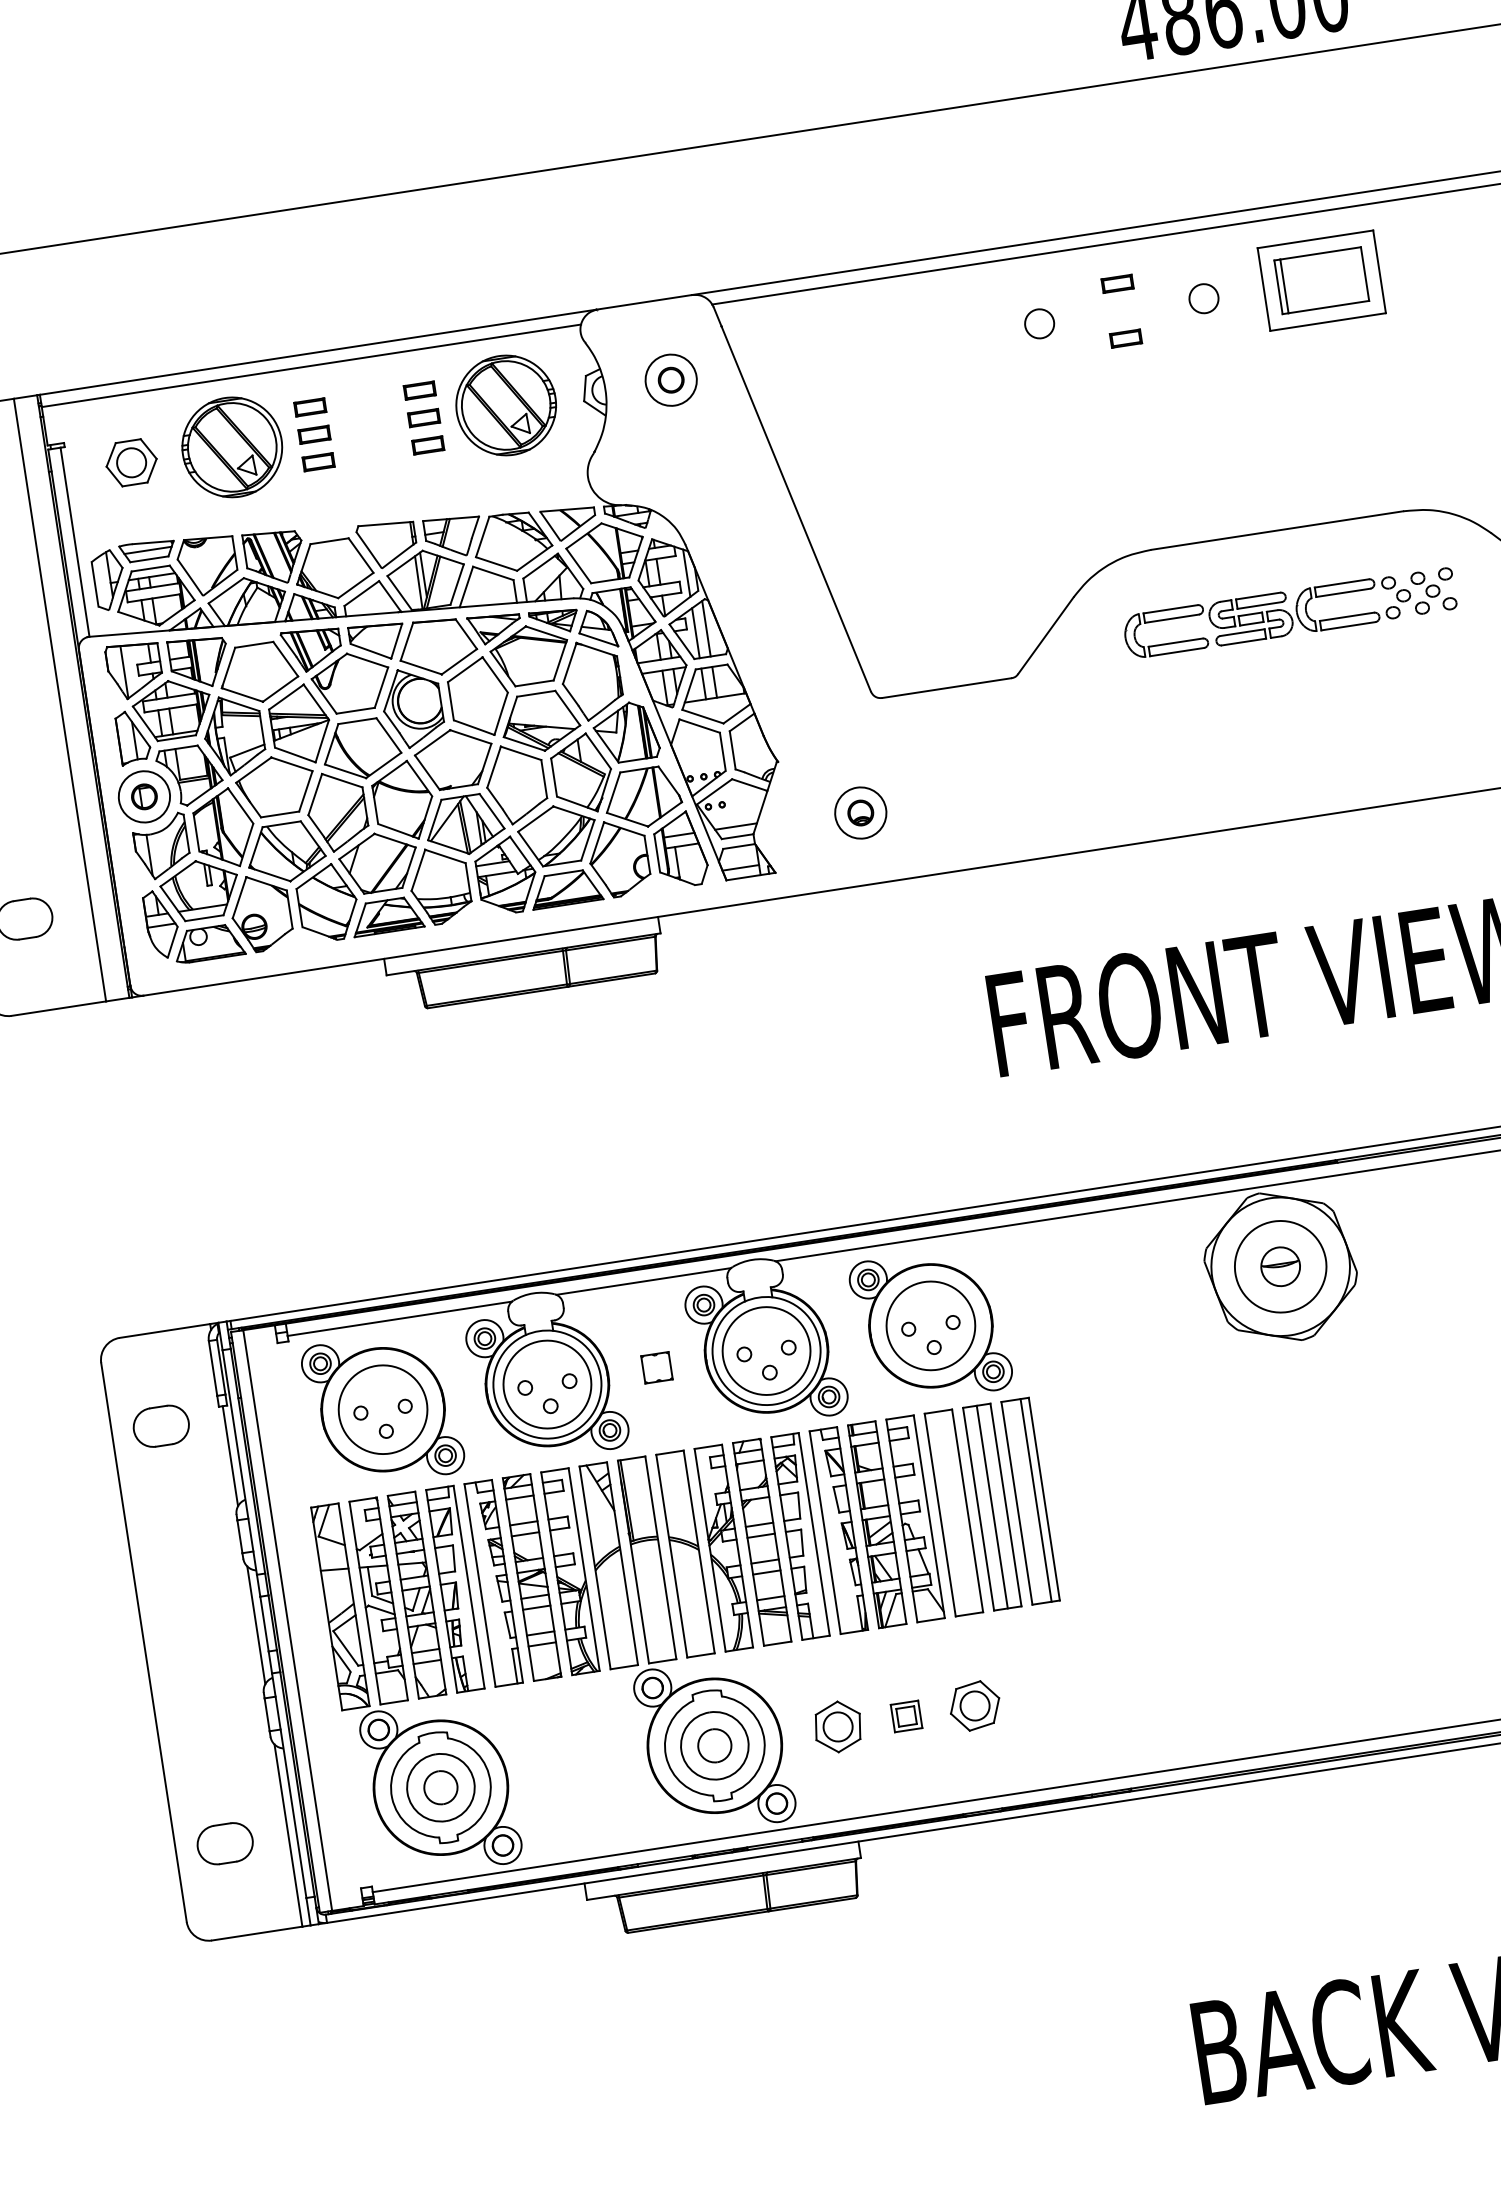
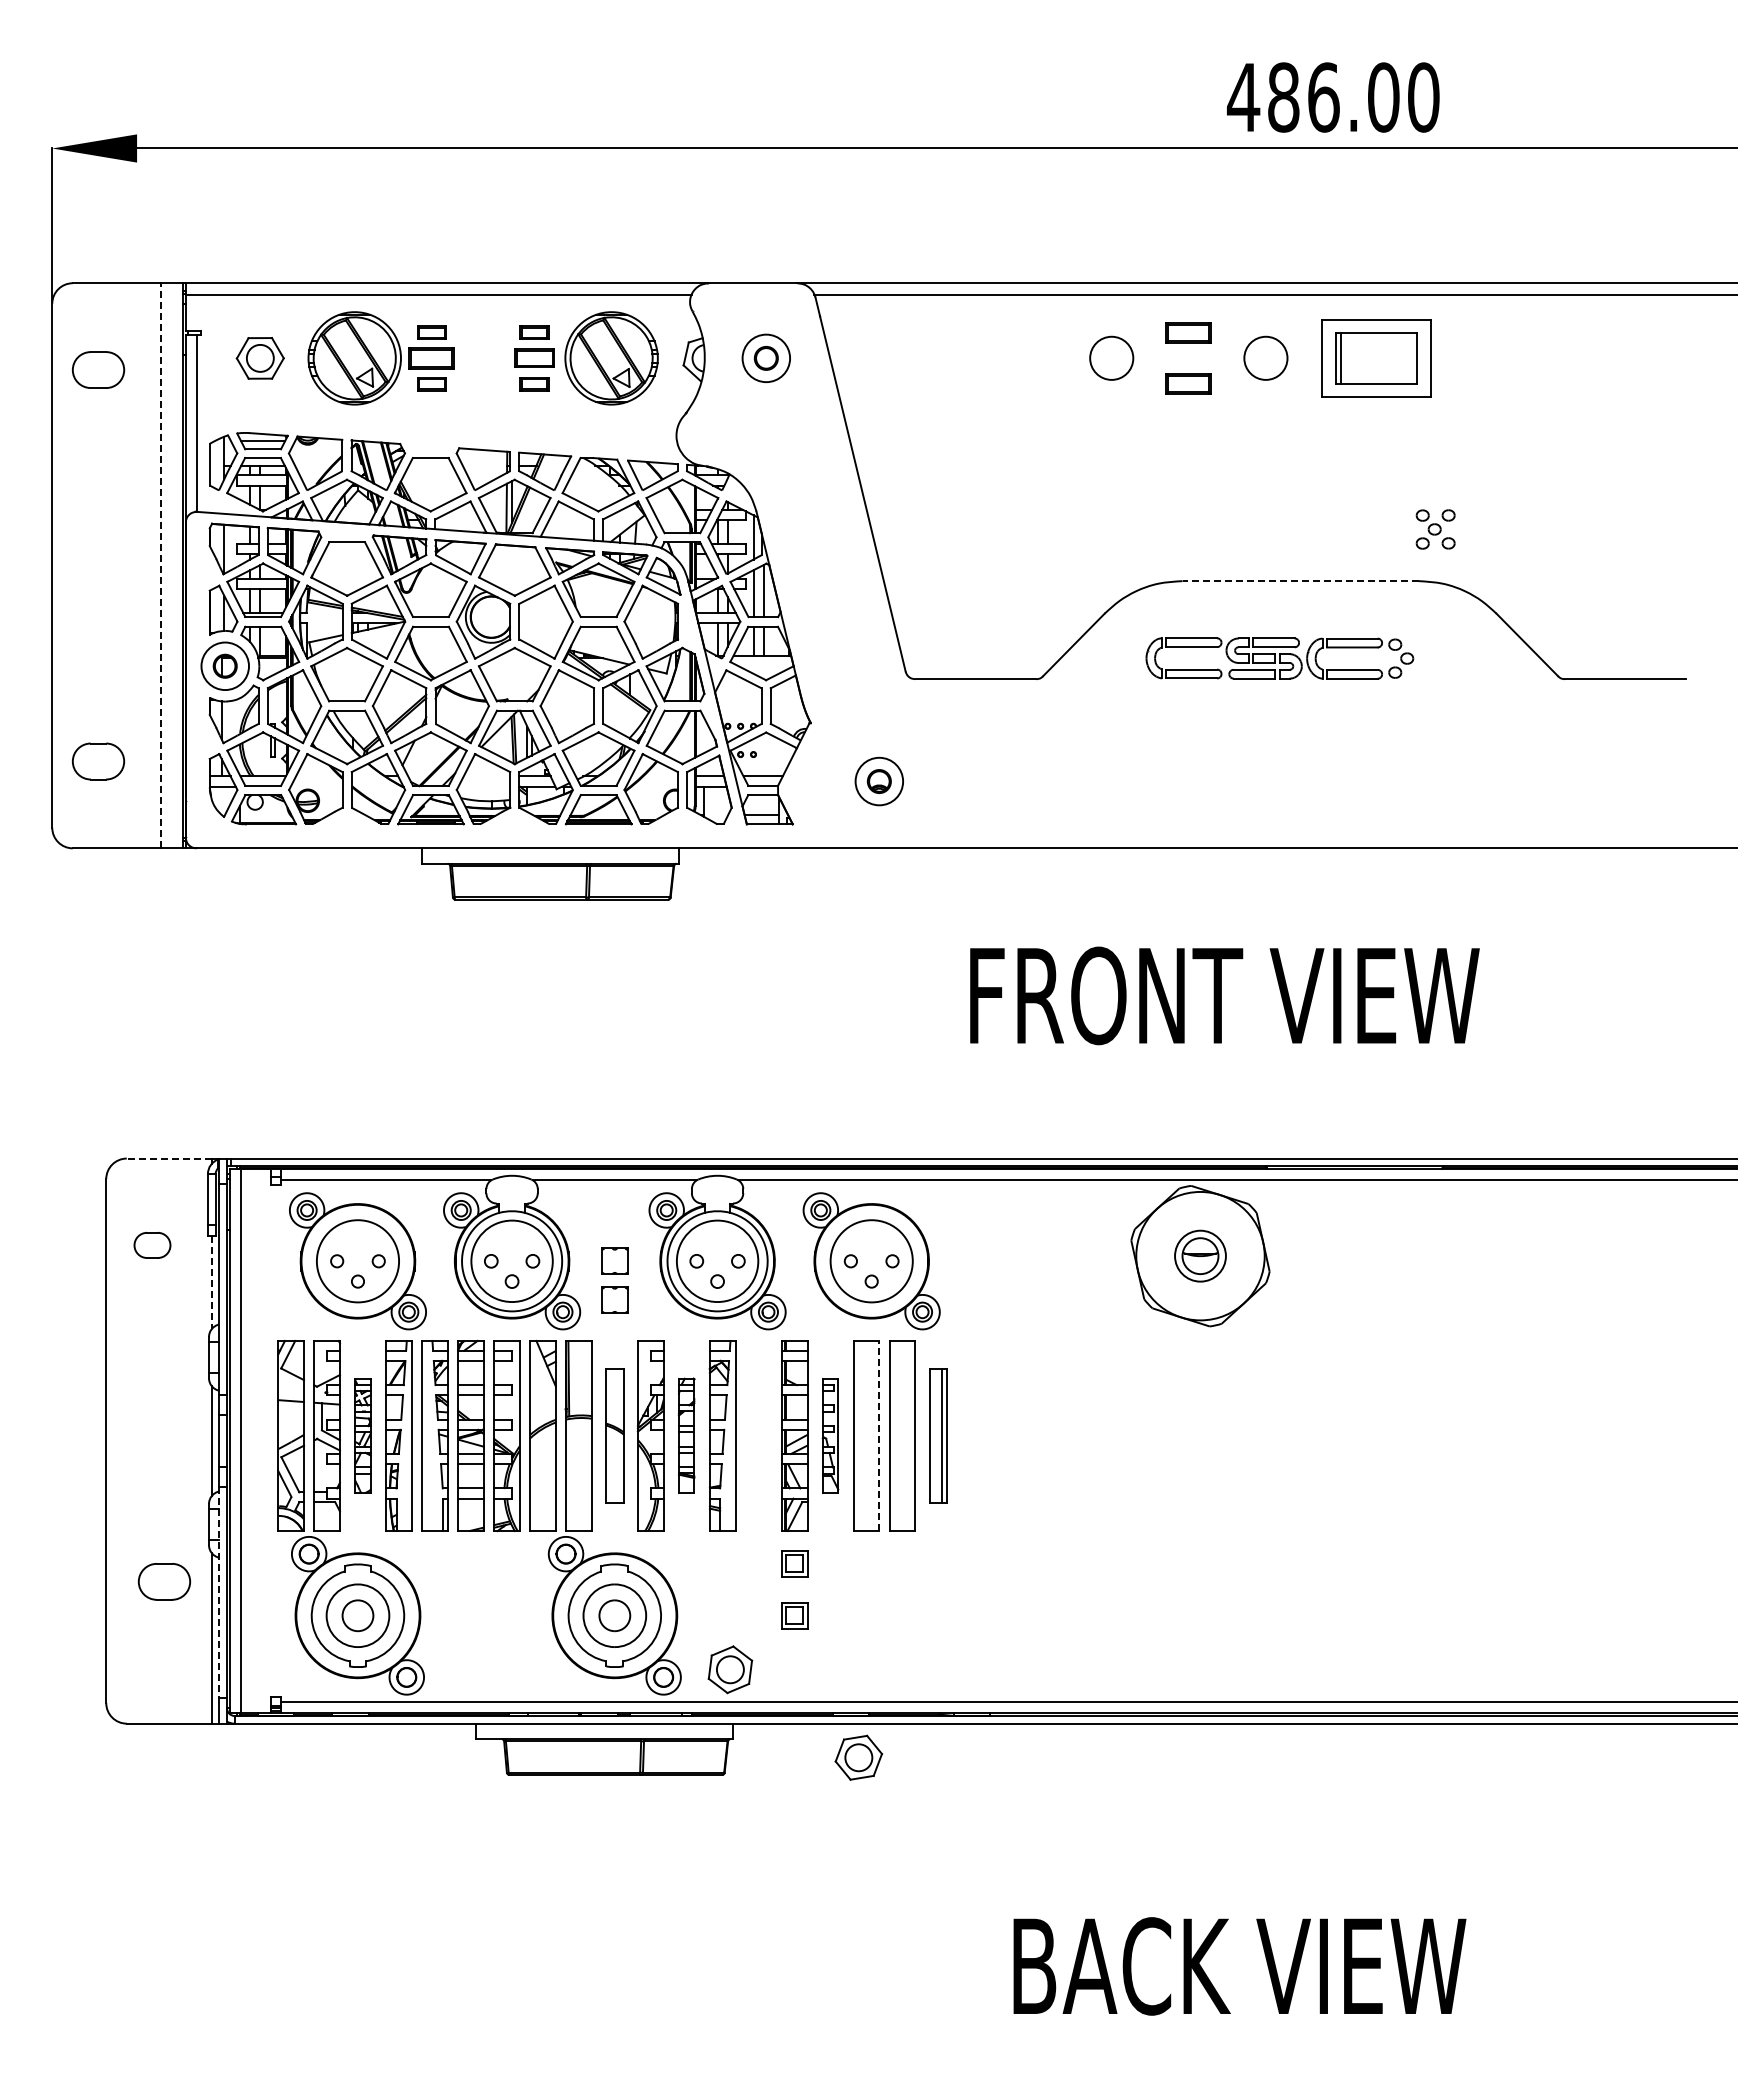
part: (1117, 283) -> (1188, 332), size x1.6
circle: (1203, 298) -> (1265, 358), size x1.6
circle: (1039, 324) -> (1111, 358), size x1.6
part: (1125, 339) -> (1188, 384), size x1.6
part: (424, 418) -> (534, 358), size x1.4
part: (314, 434) -> (431, 358), size x1.6
line: (1277, 530) -> (1300, 581), solid -> dashed
part: (1433, 591) -> (1435, 529), moved
line: (60, 699) -> (161, 565), solid -> dashed
circle: (1280, 1266) -> (1200, 1255), size x0.6
line: (164, 1331) -> (168, 1158), solid -> dashed
part: (662, 1408) -> (614, 1299), added
part: (161, 1426) -> (152, 1245), size x0.7
line: (230, 1456) -> (211, 1282), solid -> dashed
part: (1030, 1500) -> (938, 1435), size x0.7
line: (992, 1506) -> (902, 1435), removed
line: (967, 1510) -> (879, 1435), solid -> dashed
part: (915, 1518) -> (830, 1435), size x0.6
part: (838, 1530) -> (758, 1435), removed
part: (761, 1541) -> (686, 1435), size x0.6
part: (685, 1553) -> (614, 1435), size x0.7
part: (416, 1594) -> (362, 1435), size x0.6
part: (897, 1660) -> (794, 1563), added
part: (974, 1705) -> (858, 1757), moved
part: (838, 1726) -> (730, 1669), moved
line: (289, 1786) -> (219, 1593), solid -> dashed
part: (225, 1843) -> (164, 1581), moved

